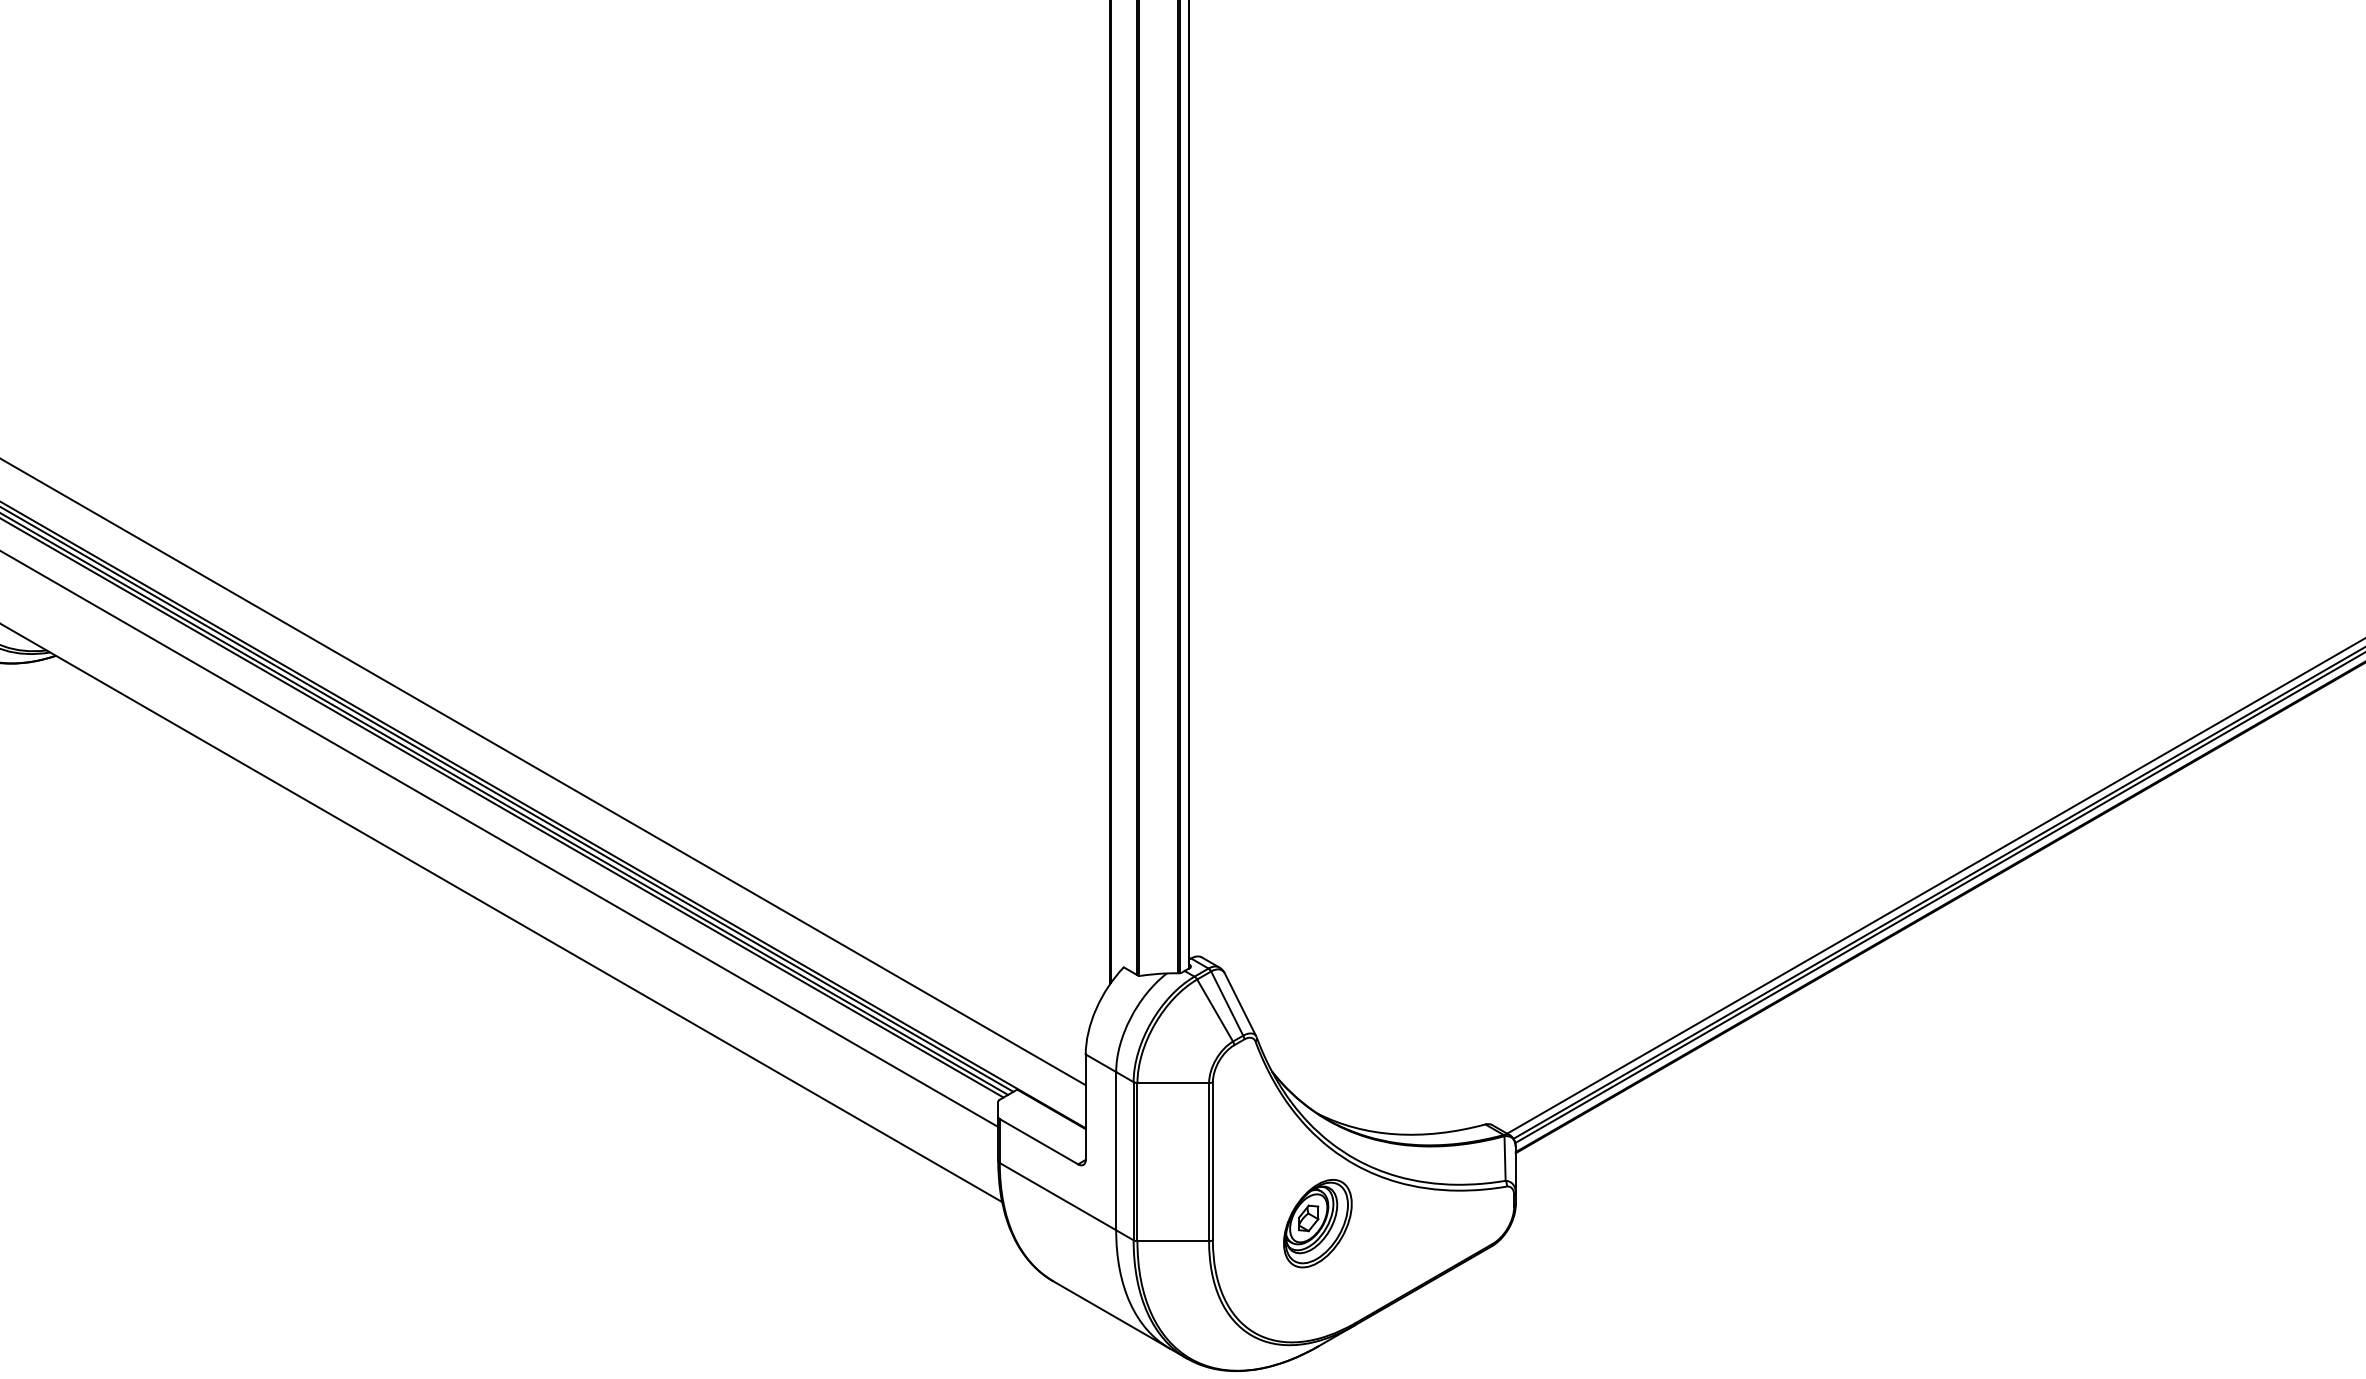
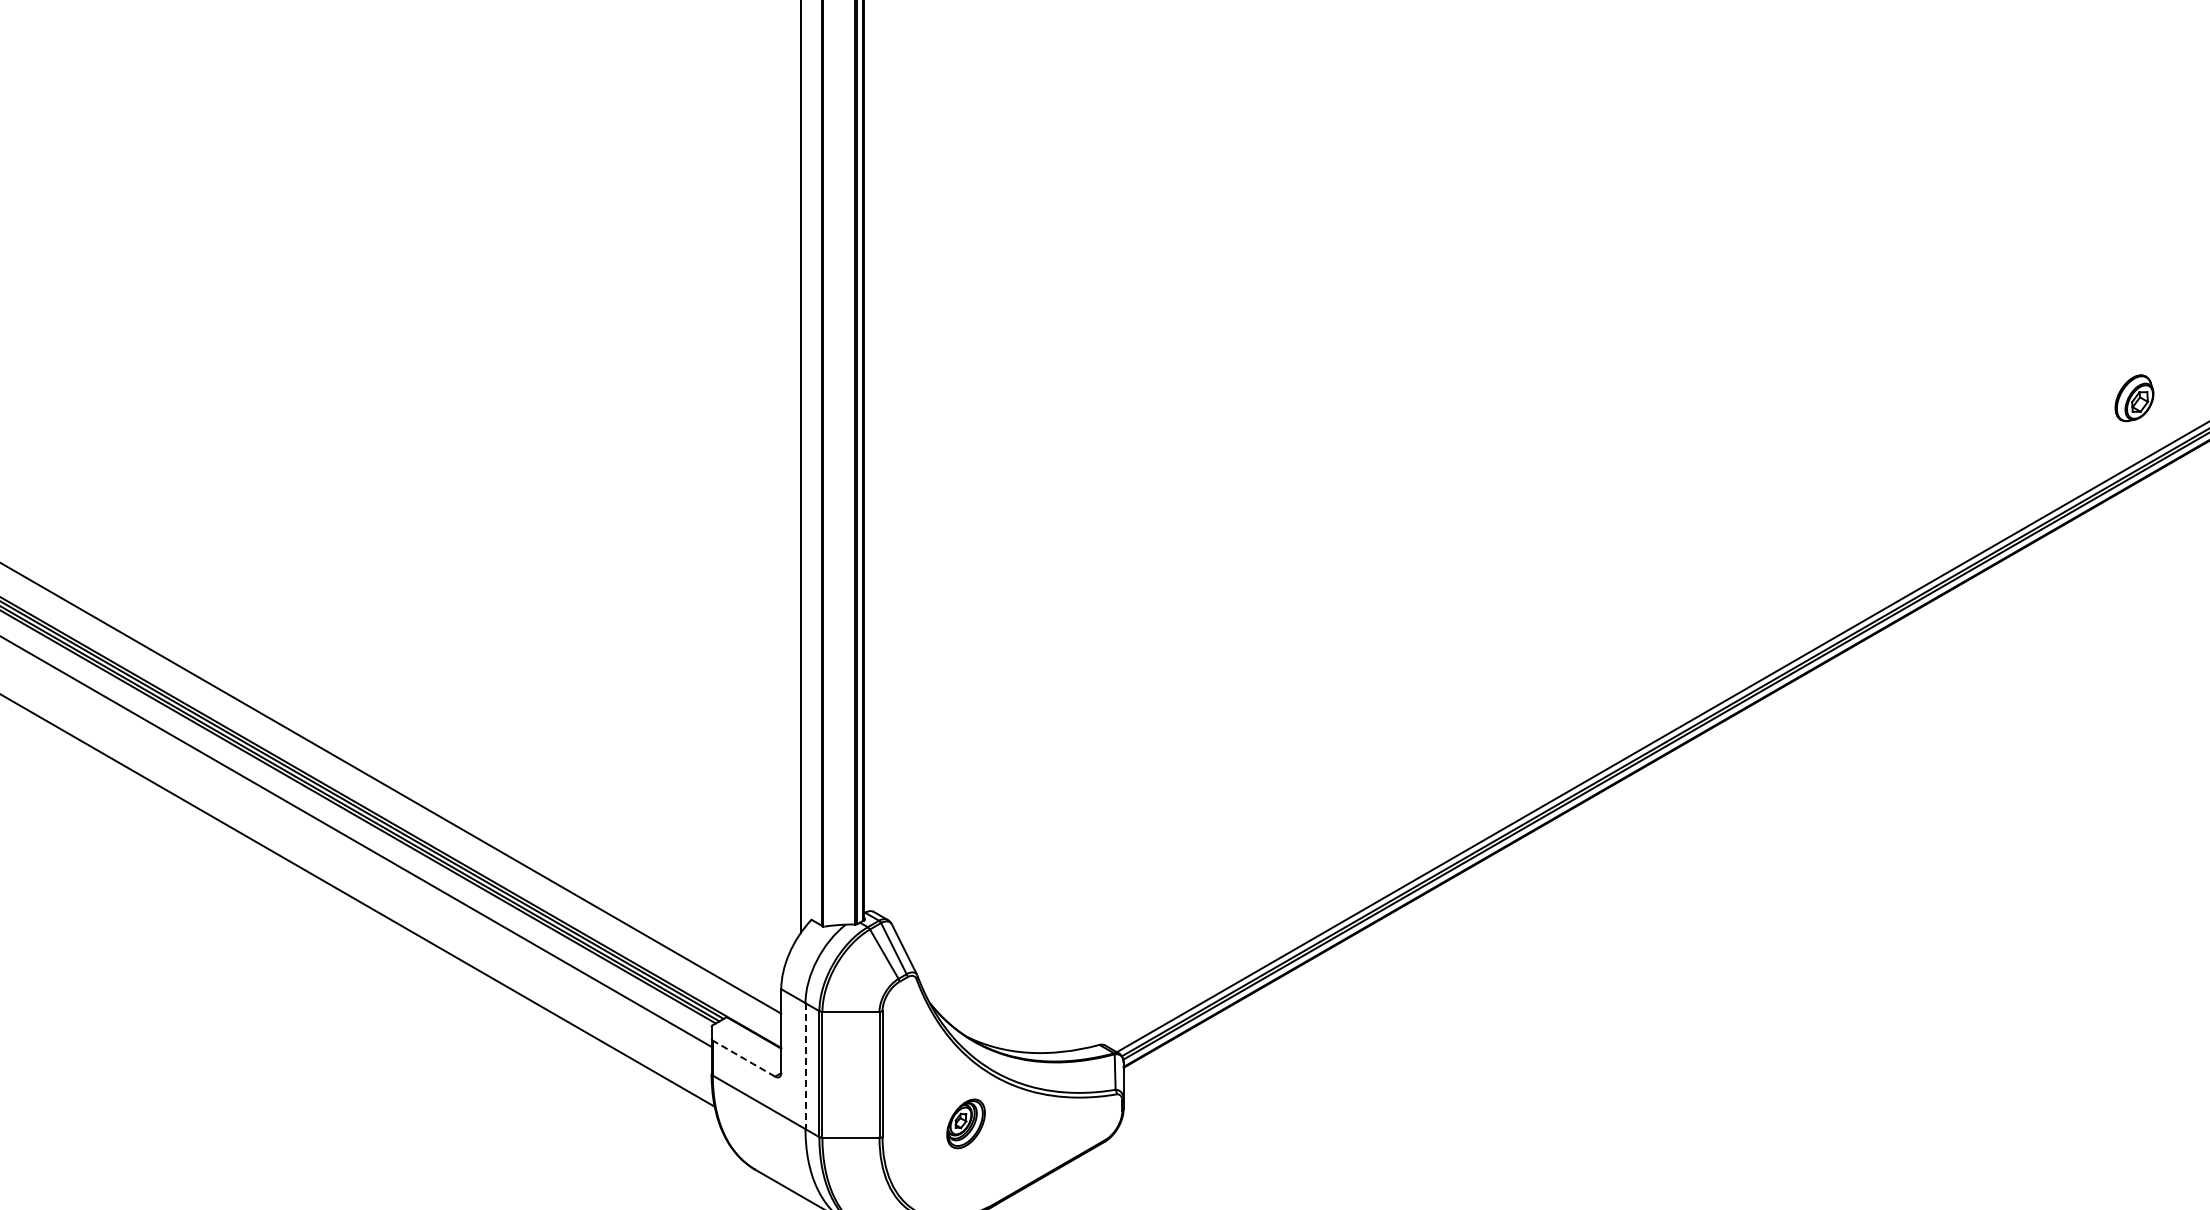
line: (1038, 1141) -> (743, 1058), solid -> dashed
line: (1116, 1151) -> (805, 1066), solid -> dashed
part: (1317, 1223) -> (965, 1123), size x0.7

